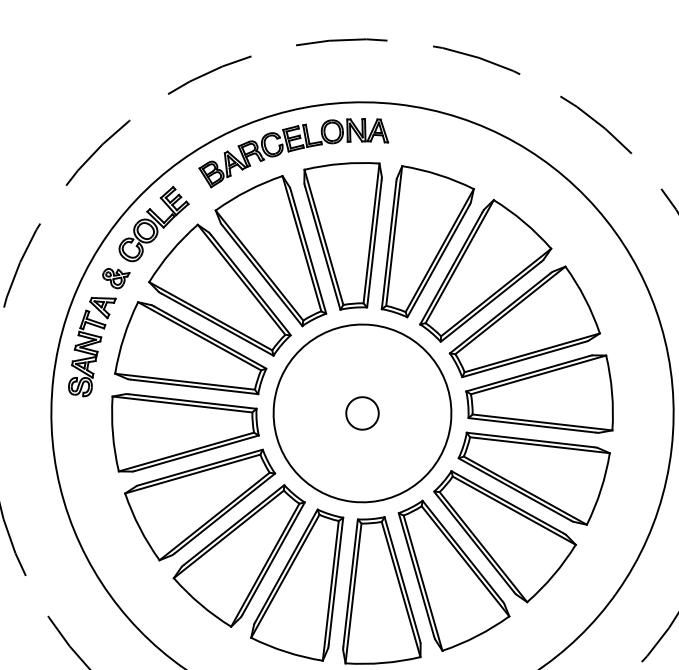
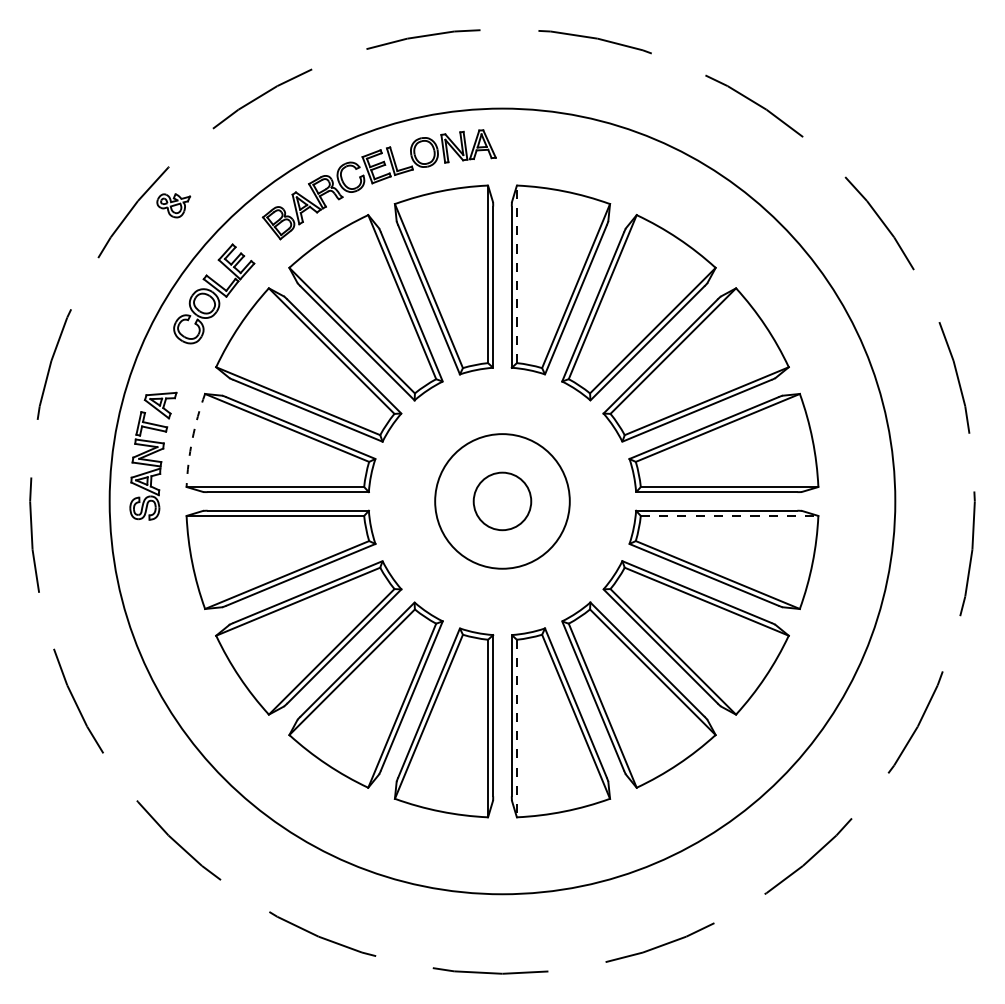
line: (393, 236) -> (516, 274), solid -> dashed
part: (115, 278) -> (173, 205), moved
arc: (124, 336) -> (192, 439), solid -> dashed
circle: (362, 412) -> (502, 500), size x1.4
circle: (362, 413) -> (502, 501), size x0.6
line: (539, 444) -> (729, 515), solid -> dashed
line: (353, 593) -> (516, 728), solid -> dashed

